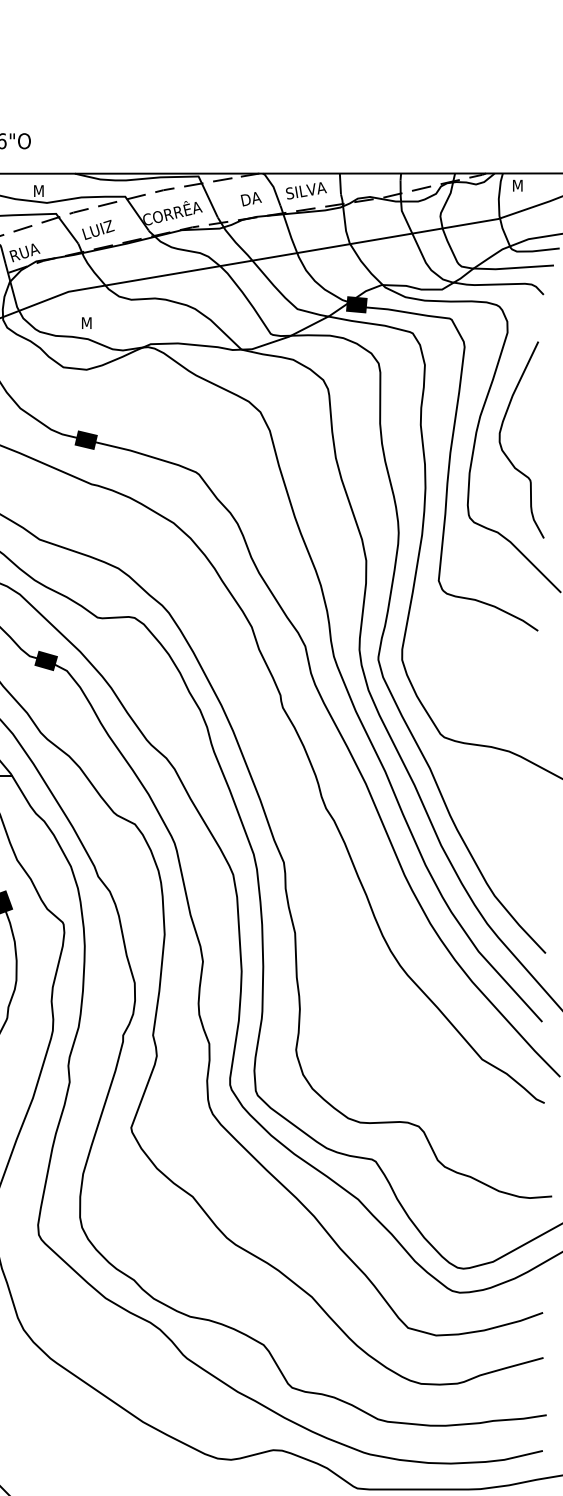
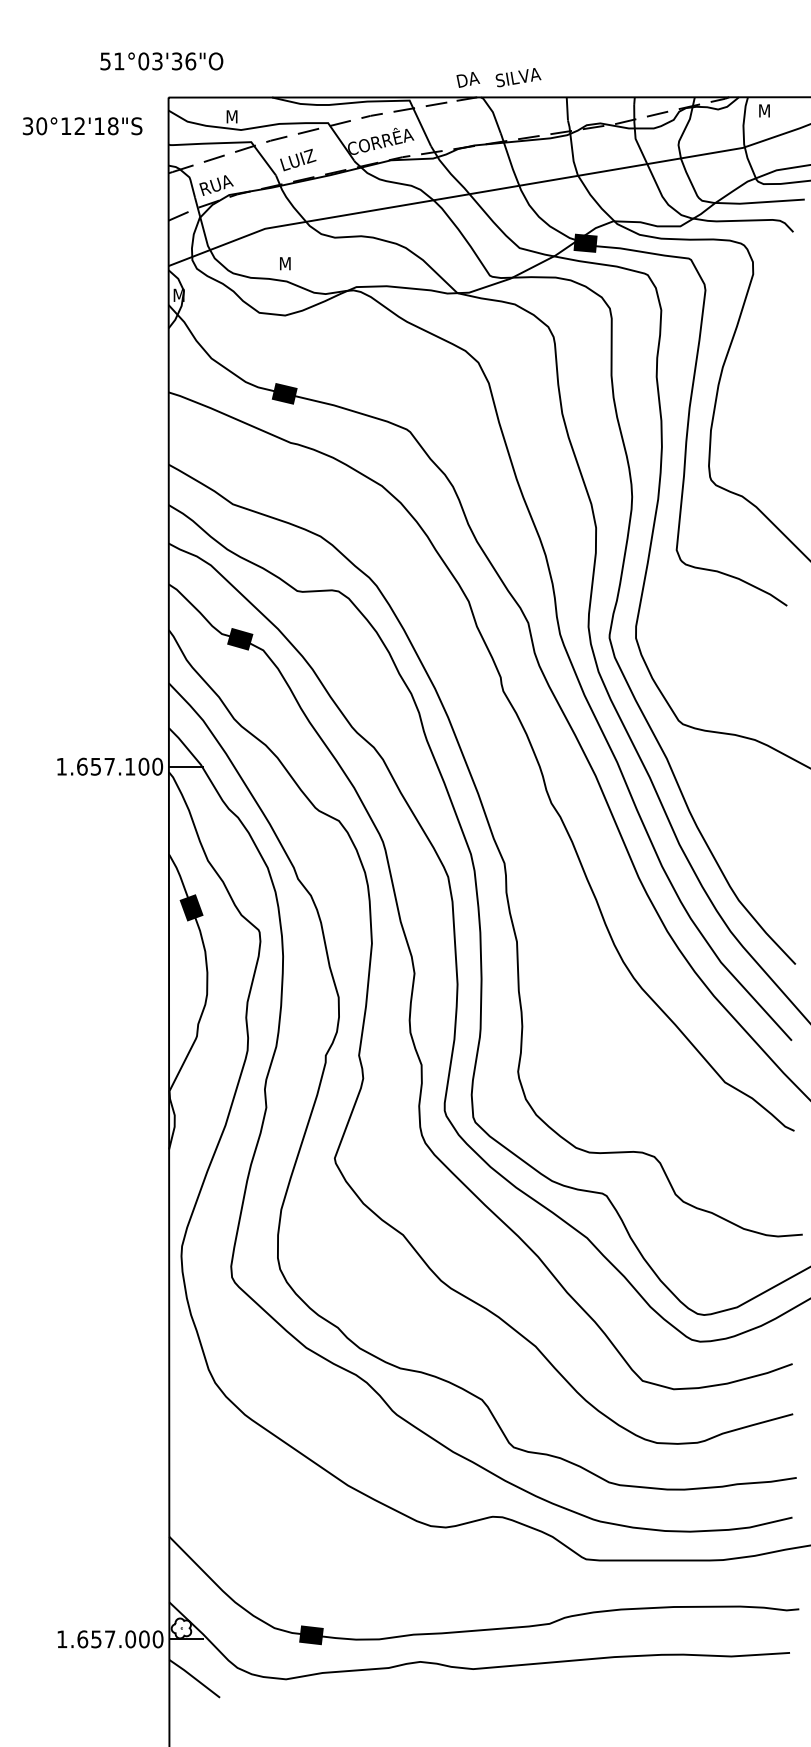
text: (306, 190) -> (518, 77), moved
text: (251, 198) -> (468, 79), moved
curve: (502, 447) -> (747, 401), removed

